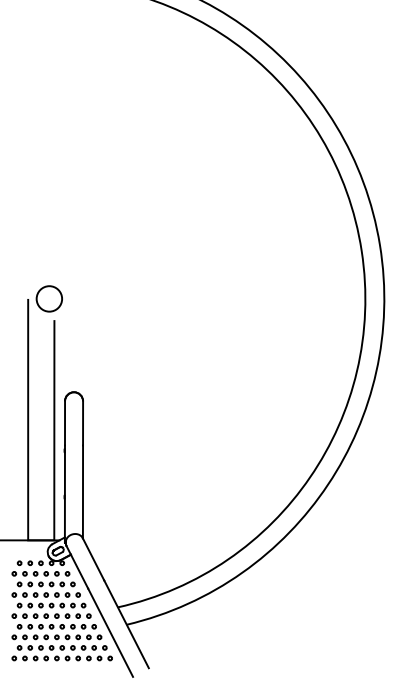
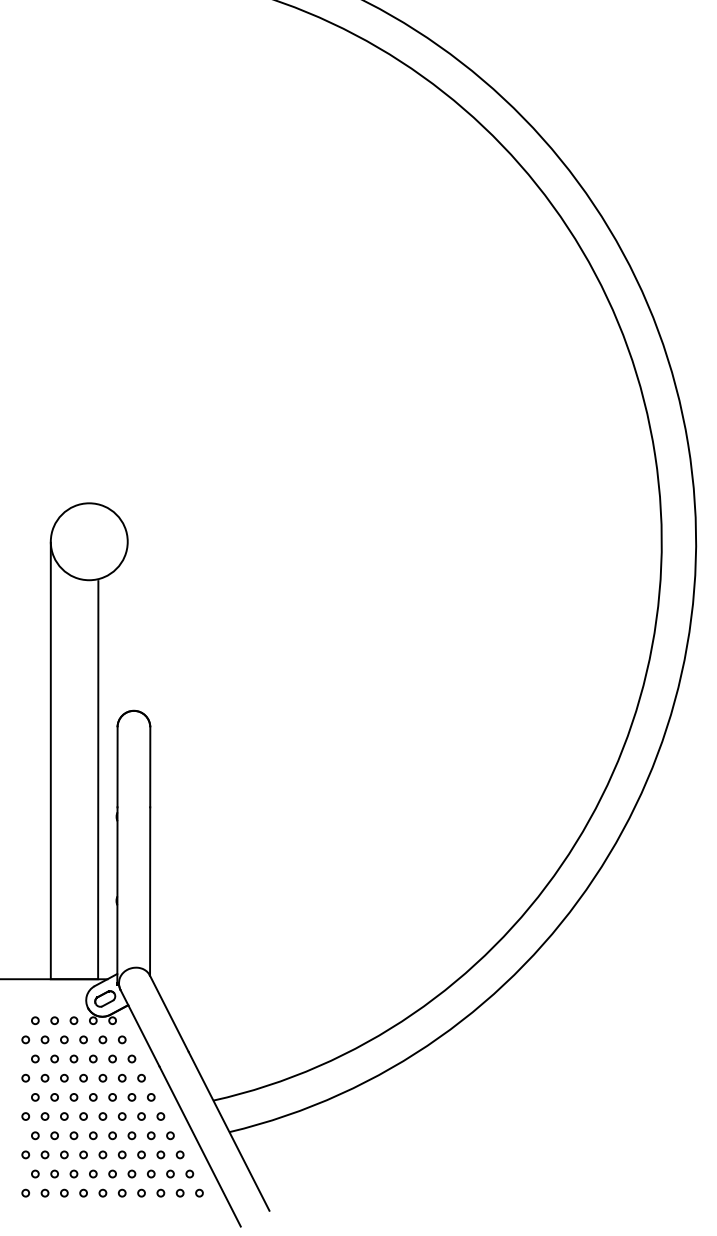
circle: (49, 298) -> (89, 540), size x1.67

